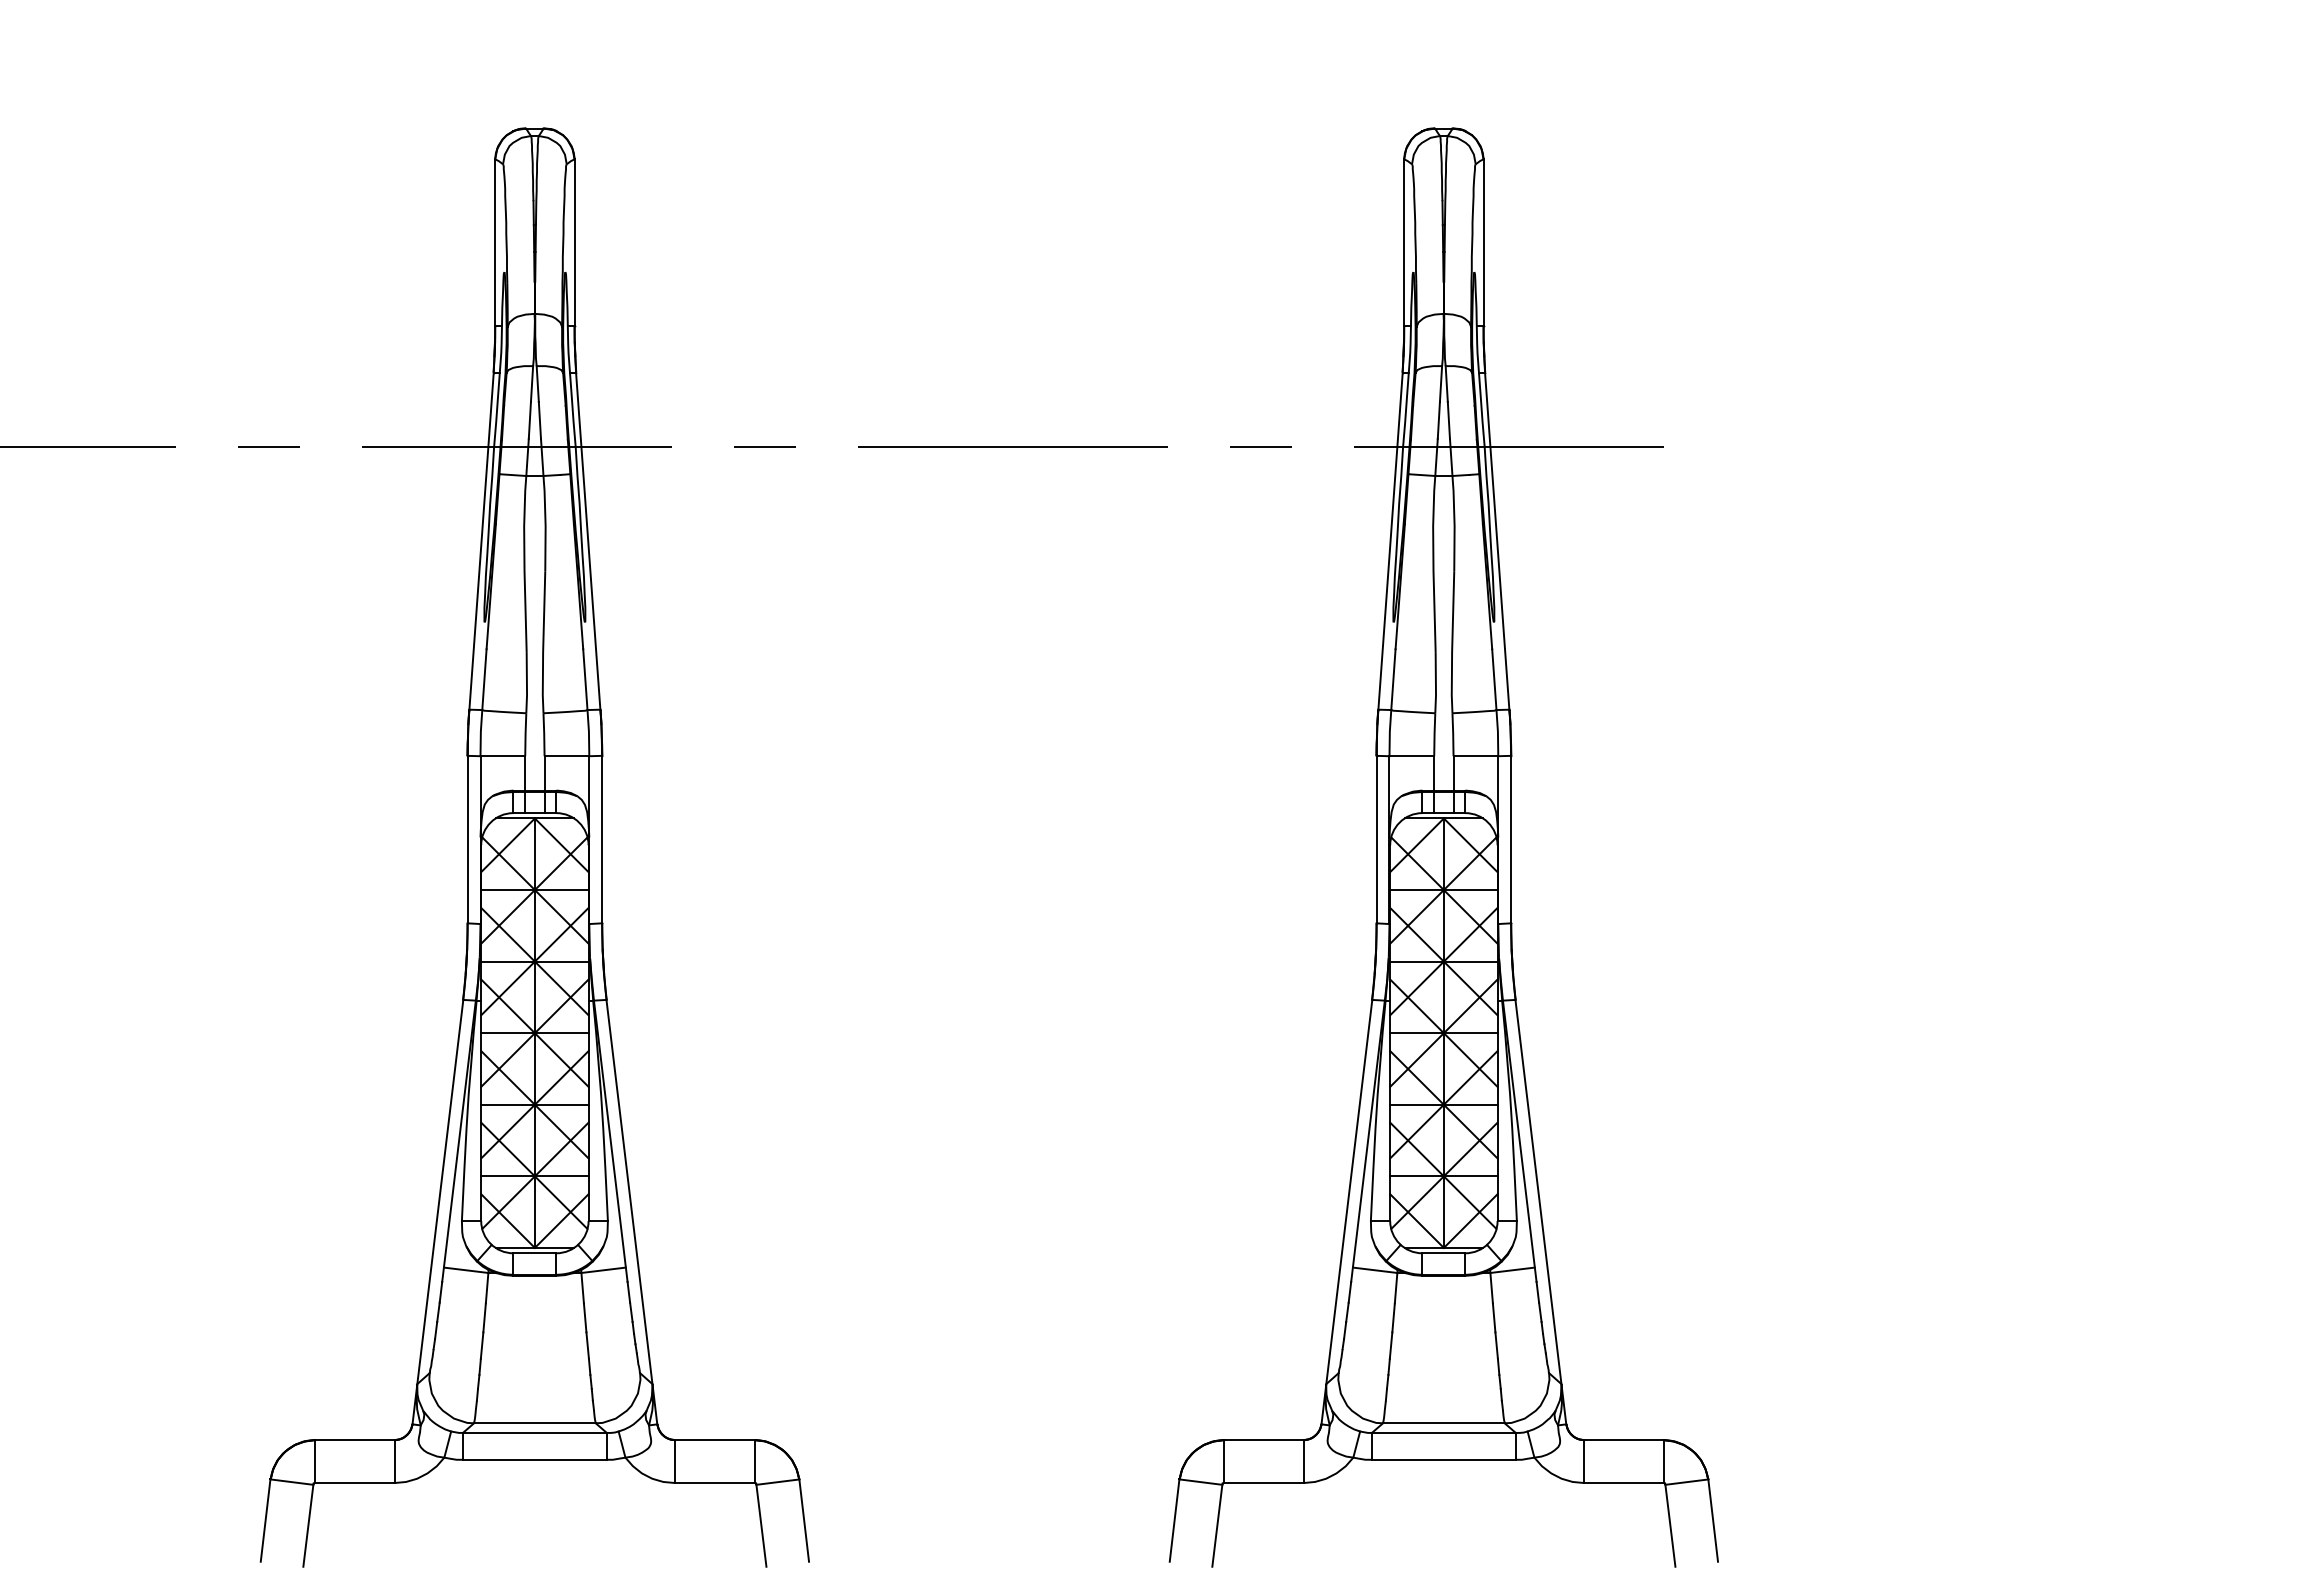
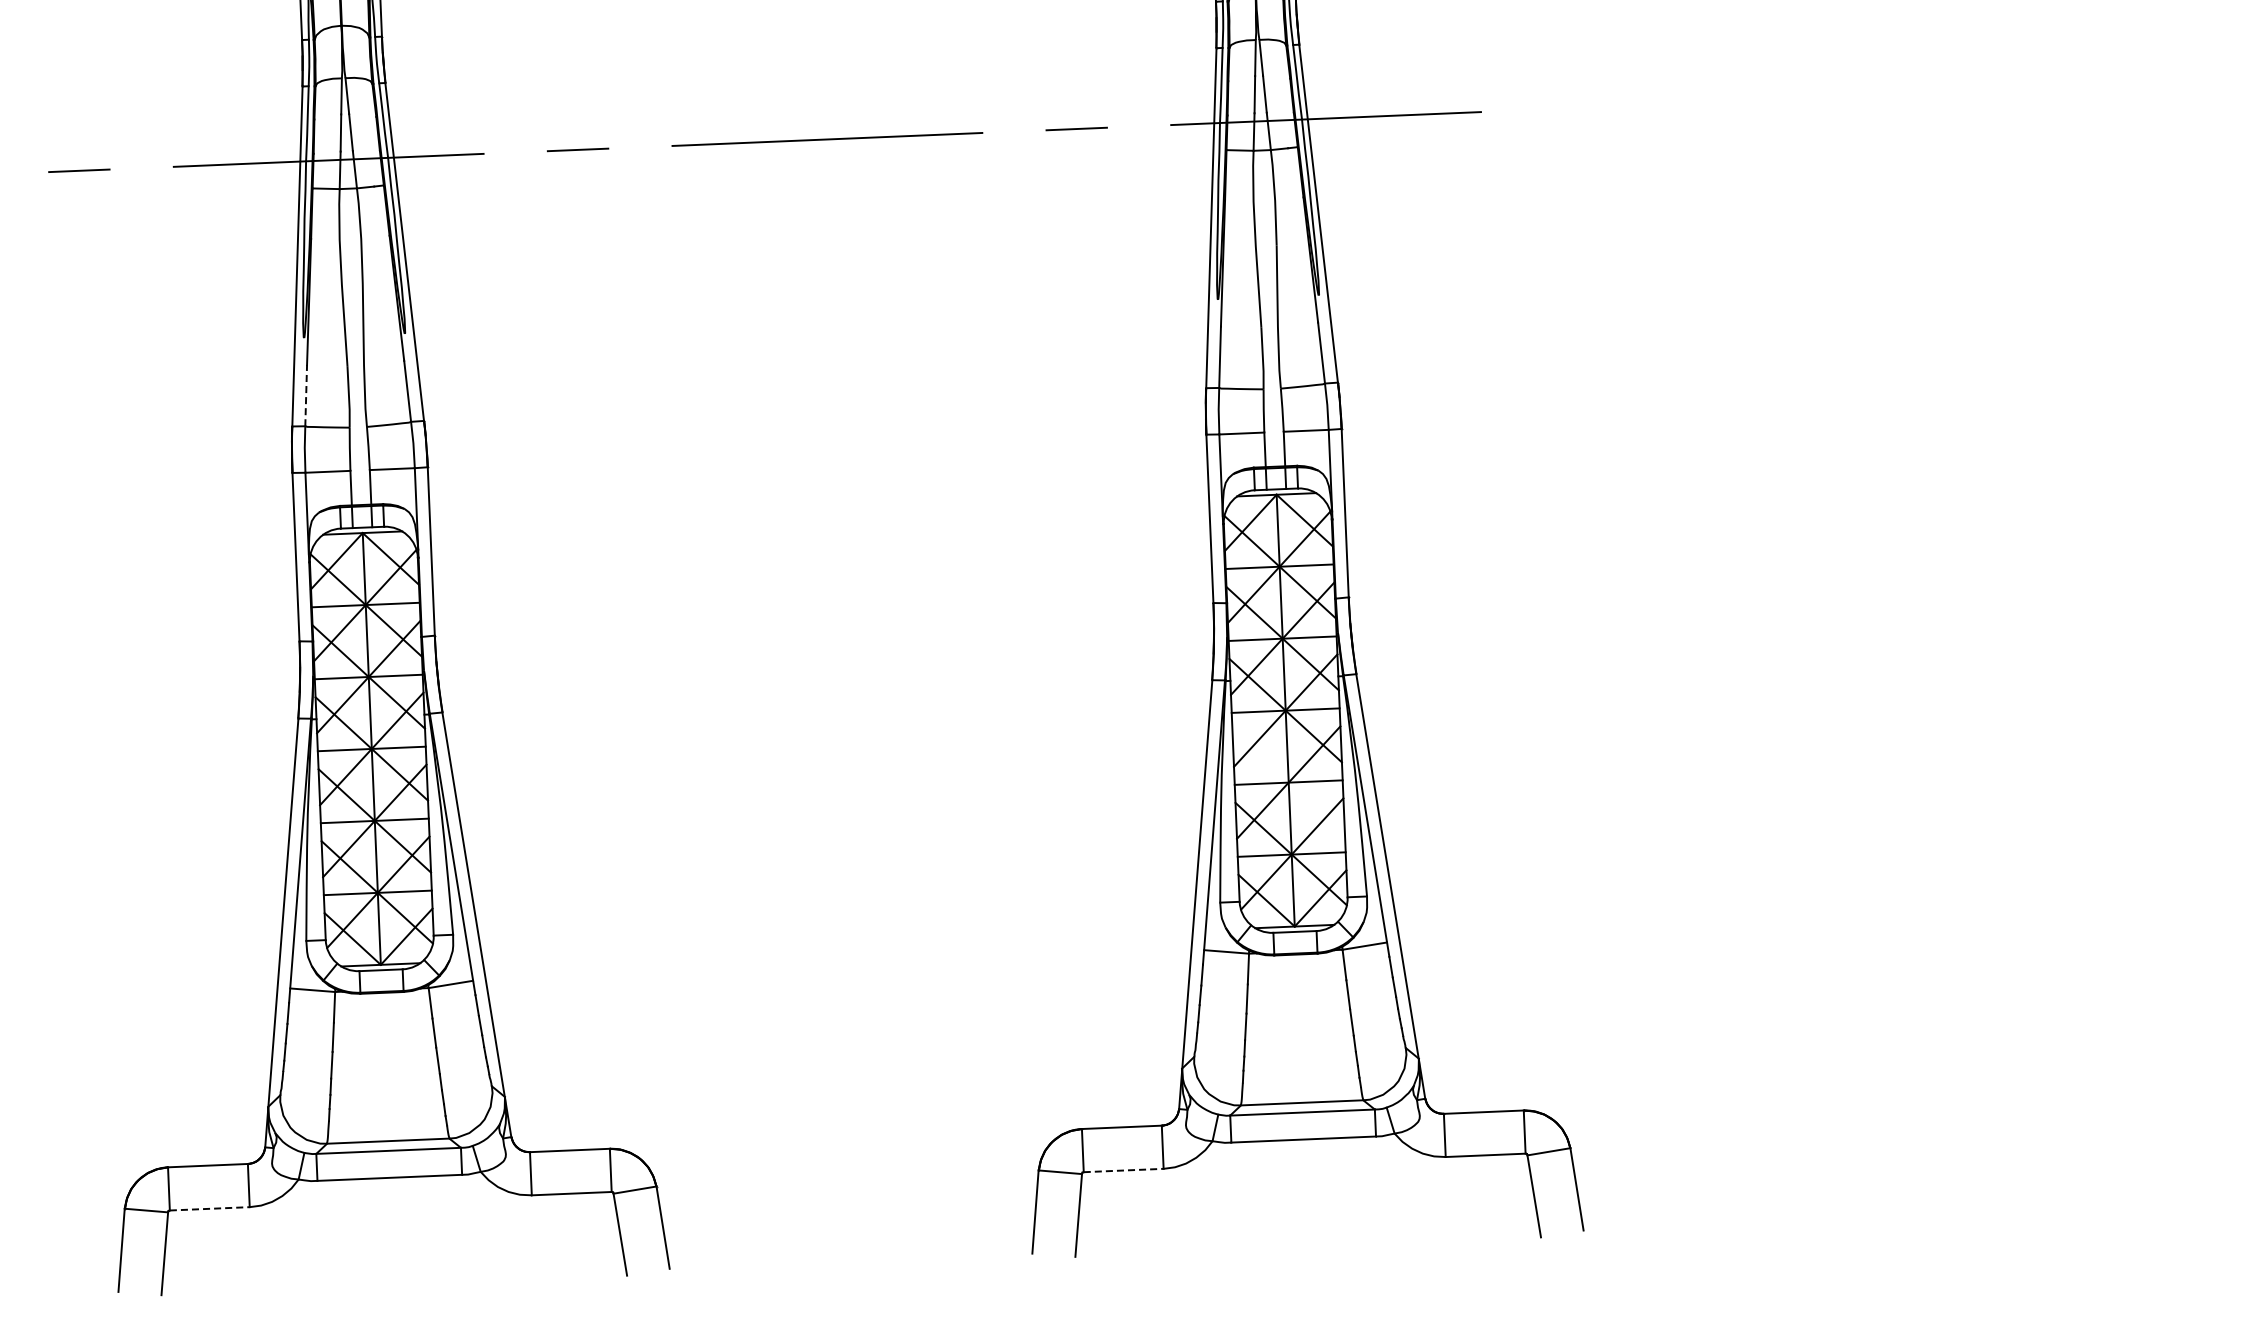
line: (484, 679) -> (306, 395), solid -> dashed
line: (1443, 1104) -> (1288, 782), removed
line: (354, 1483) -> (209, 1209), solid -> dashed
line: (1263, 1483) -> (1123, 1171), solid -> dashed

